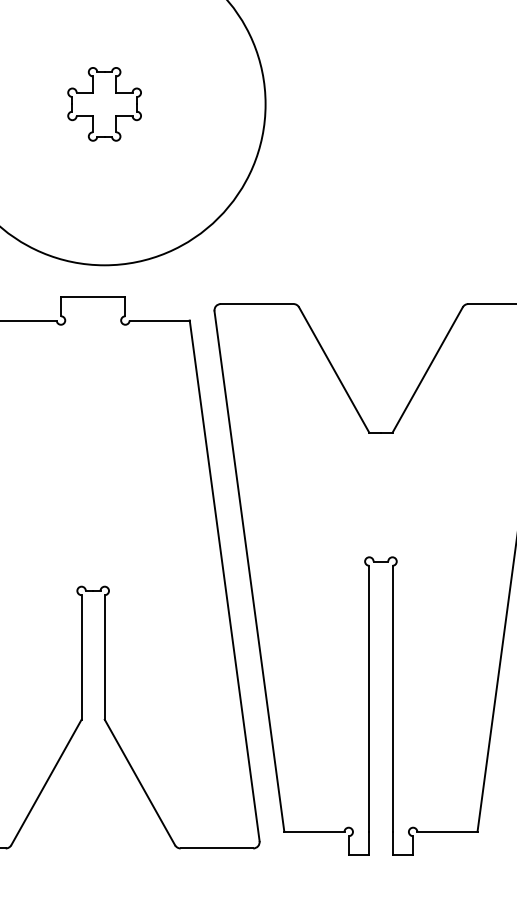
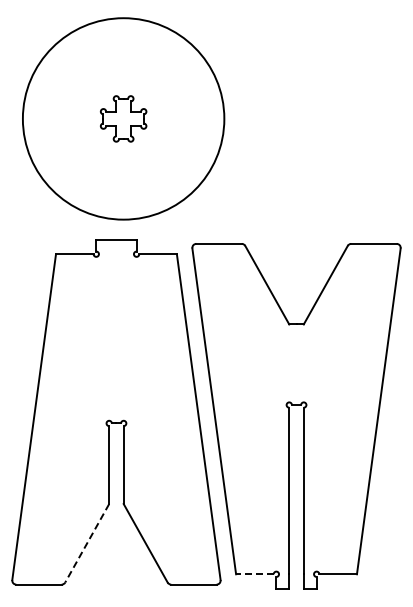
line: (46, 782) -> (87, 543), solid -> dashed
line: (313, 832) -> (254, 574), solid -> dashed

